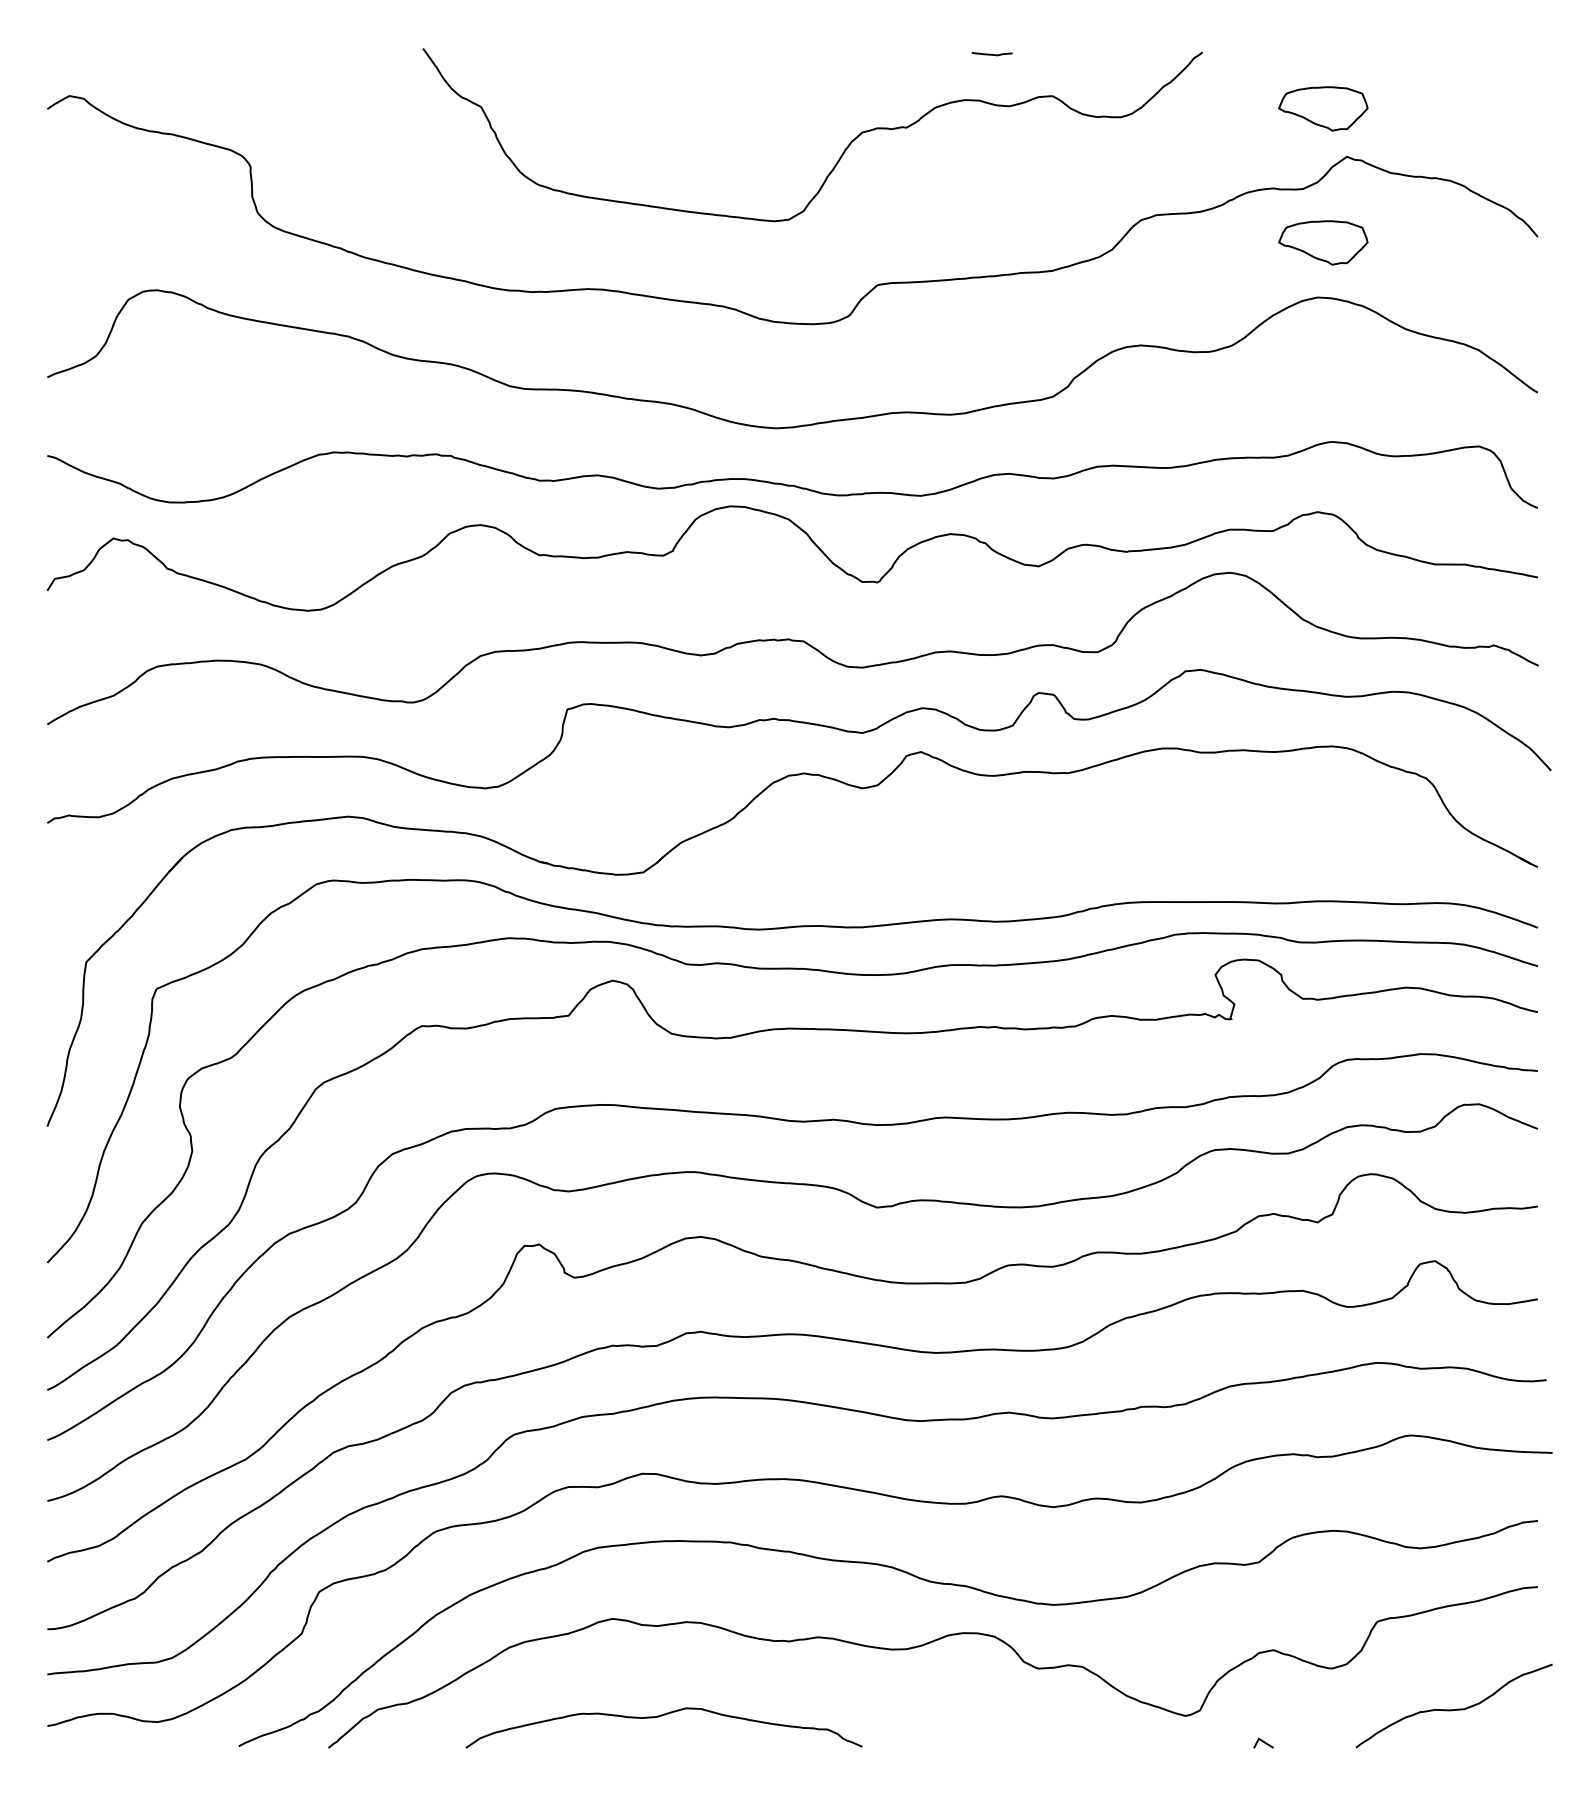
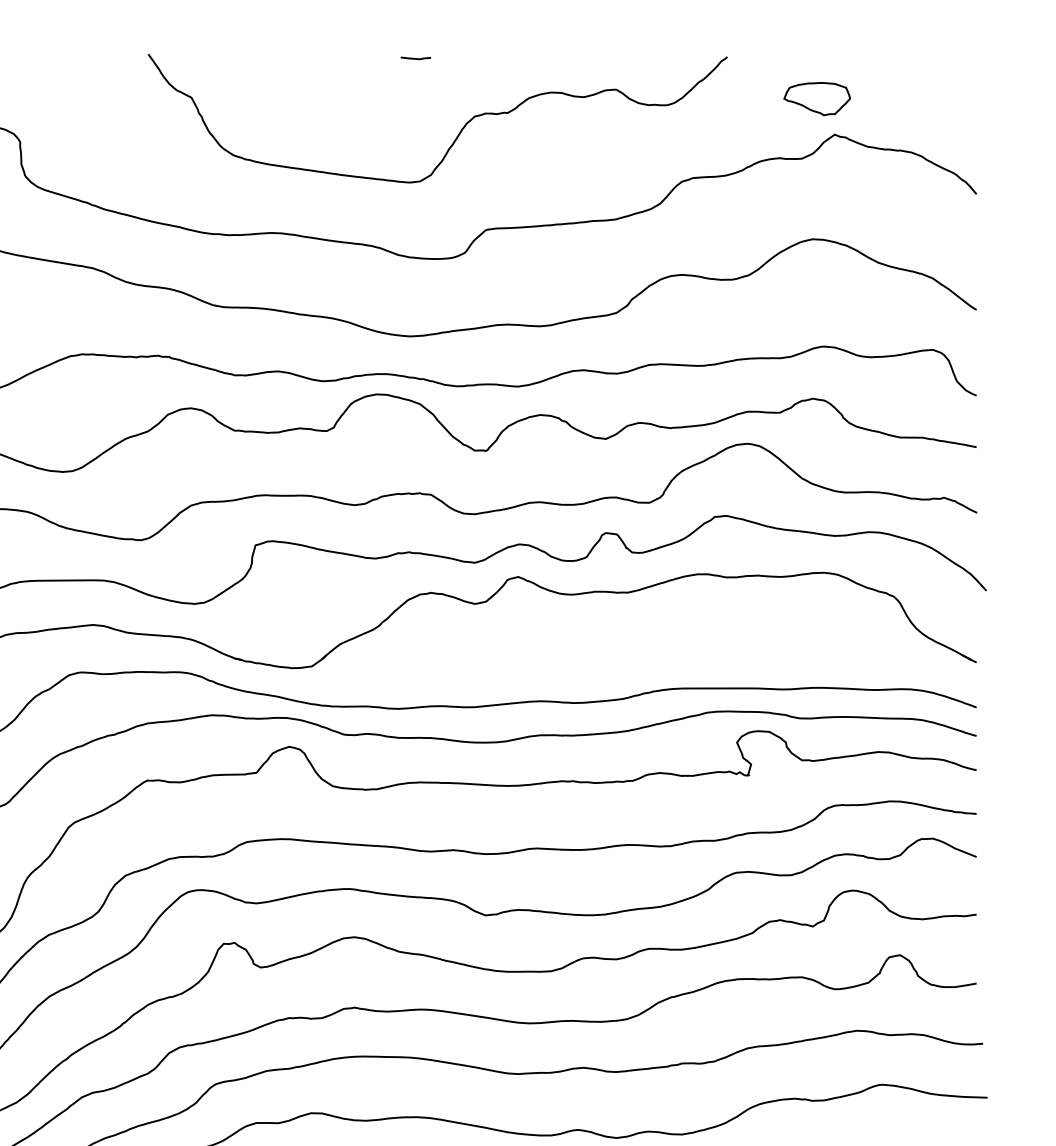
line: (991, 54) -> (415, 58), moved
part: (1323, 242) -> (817, 198), removed

